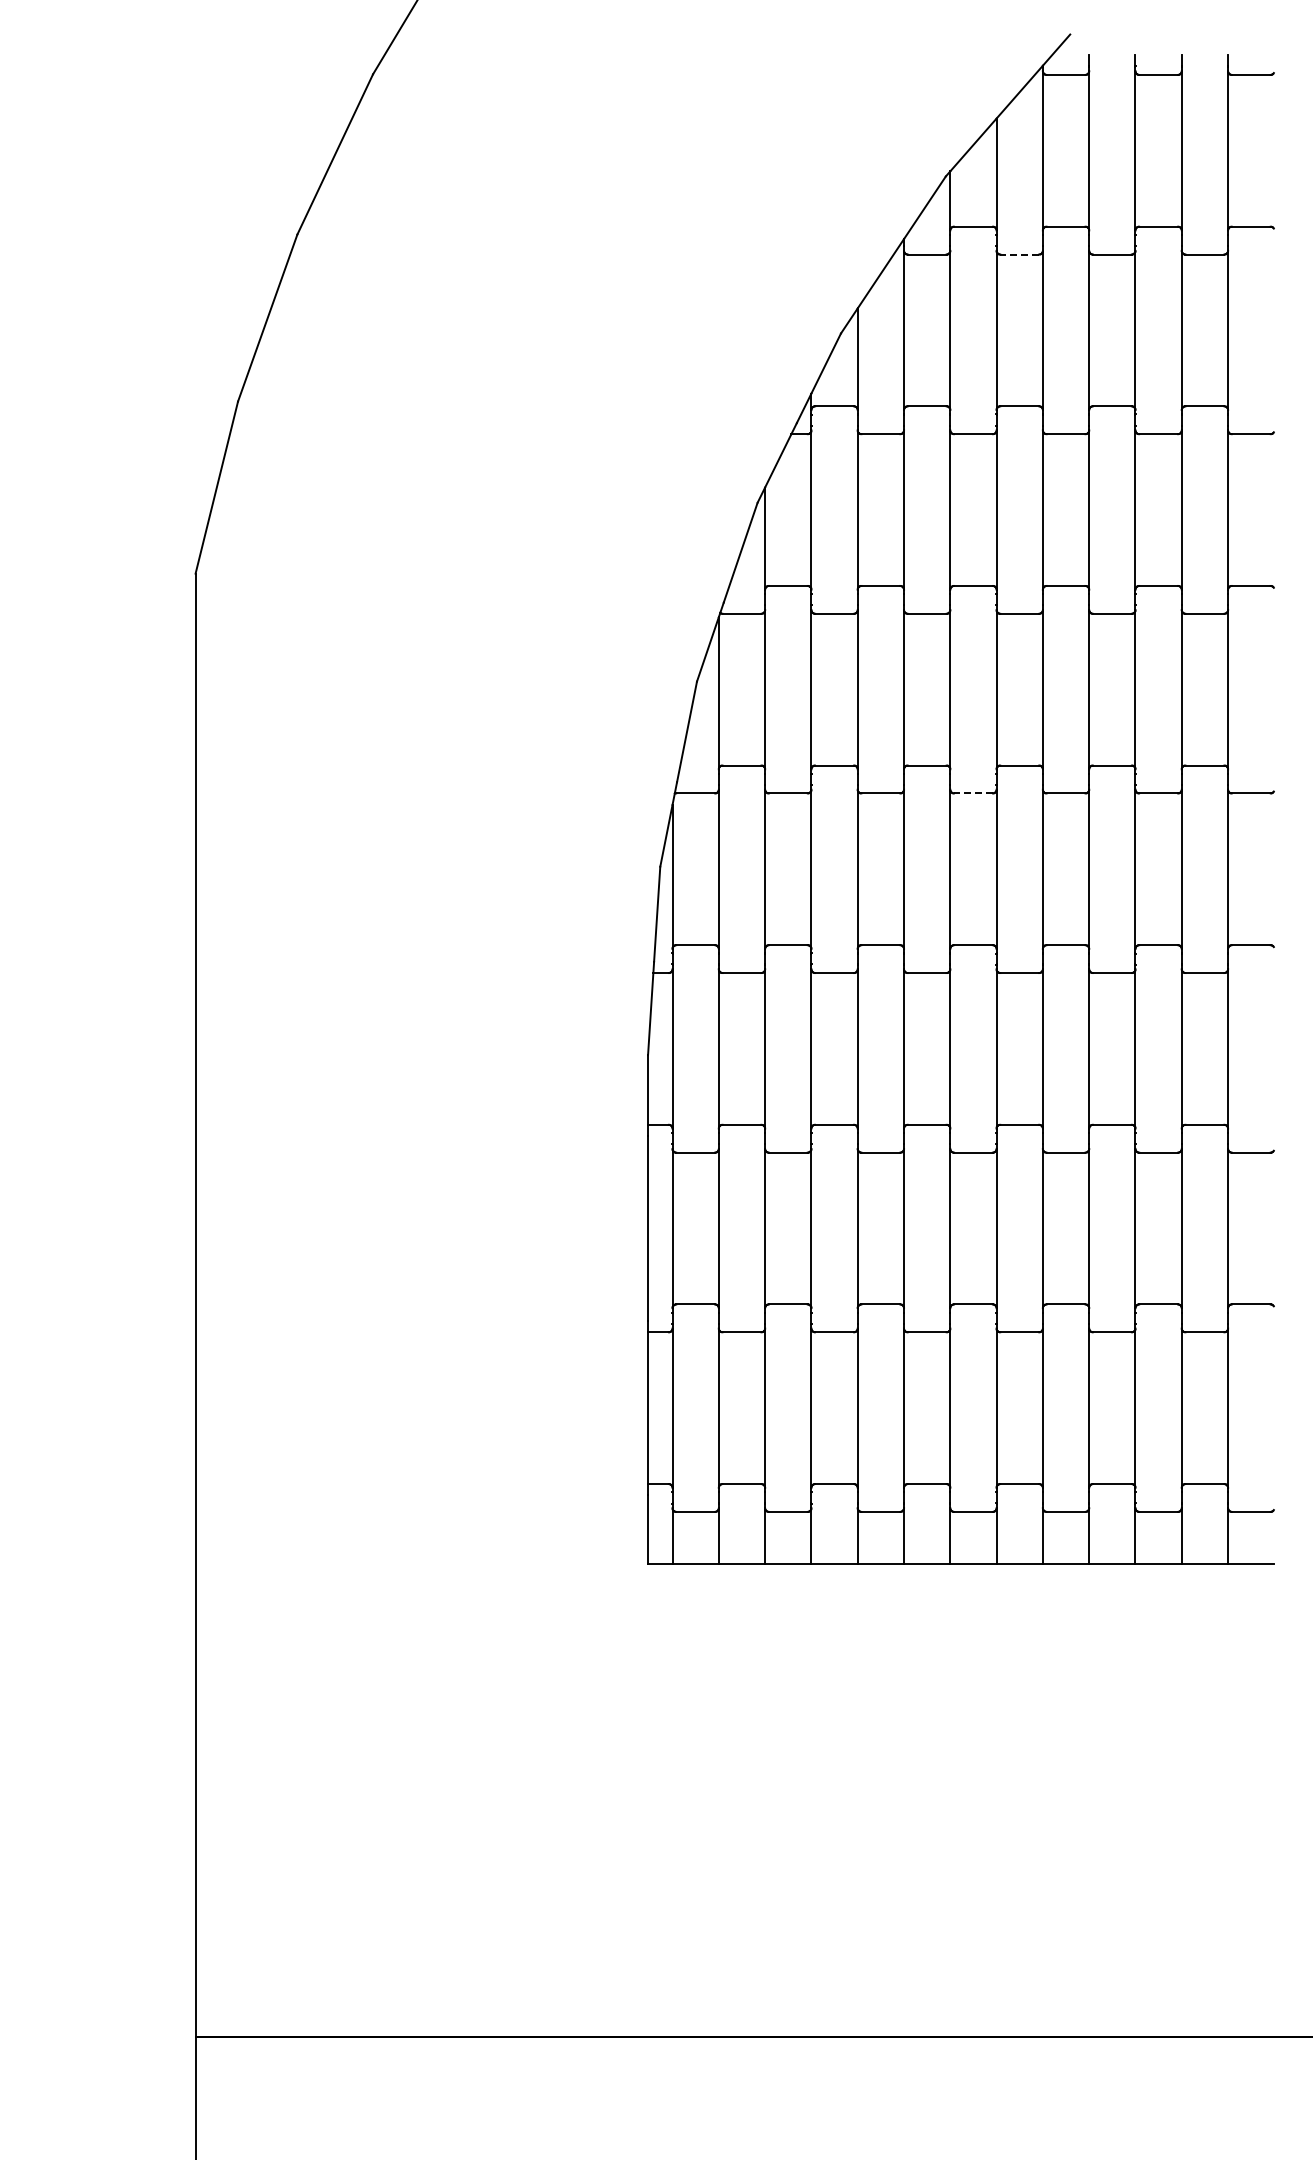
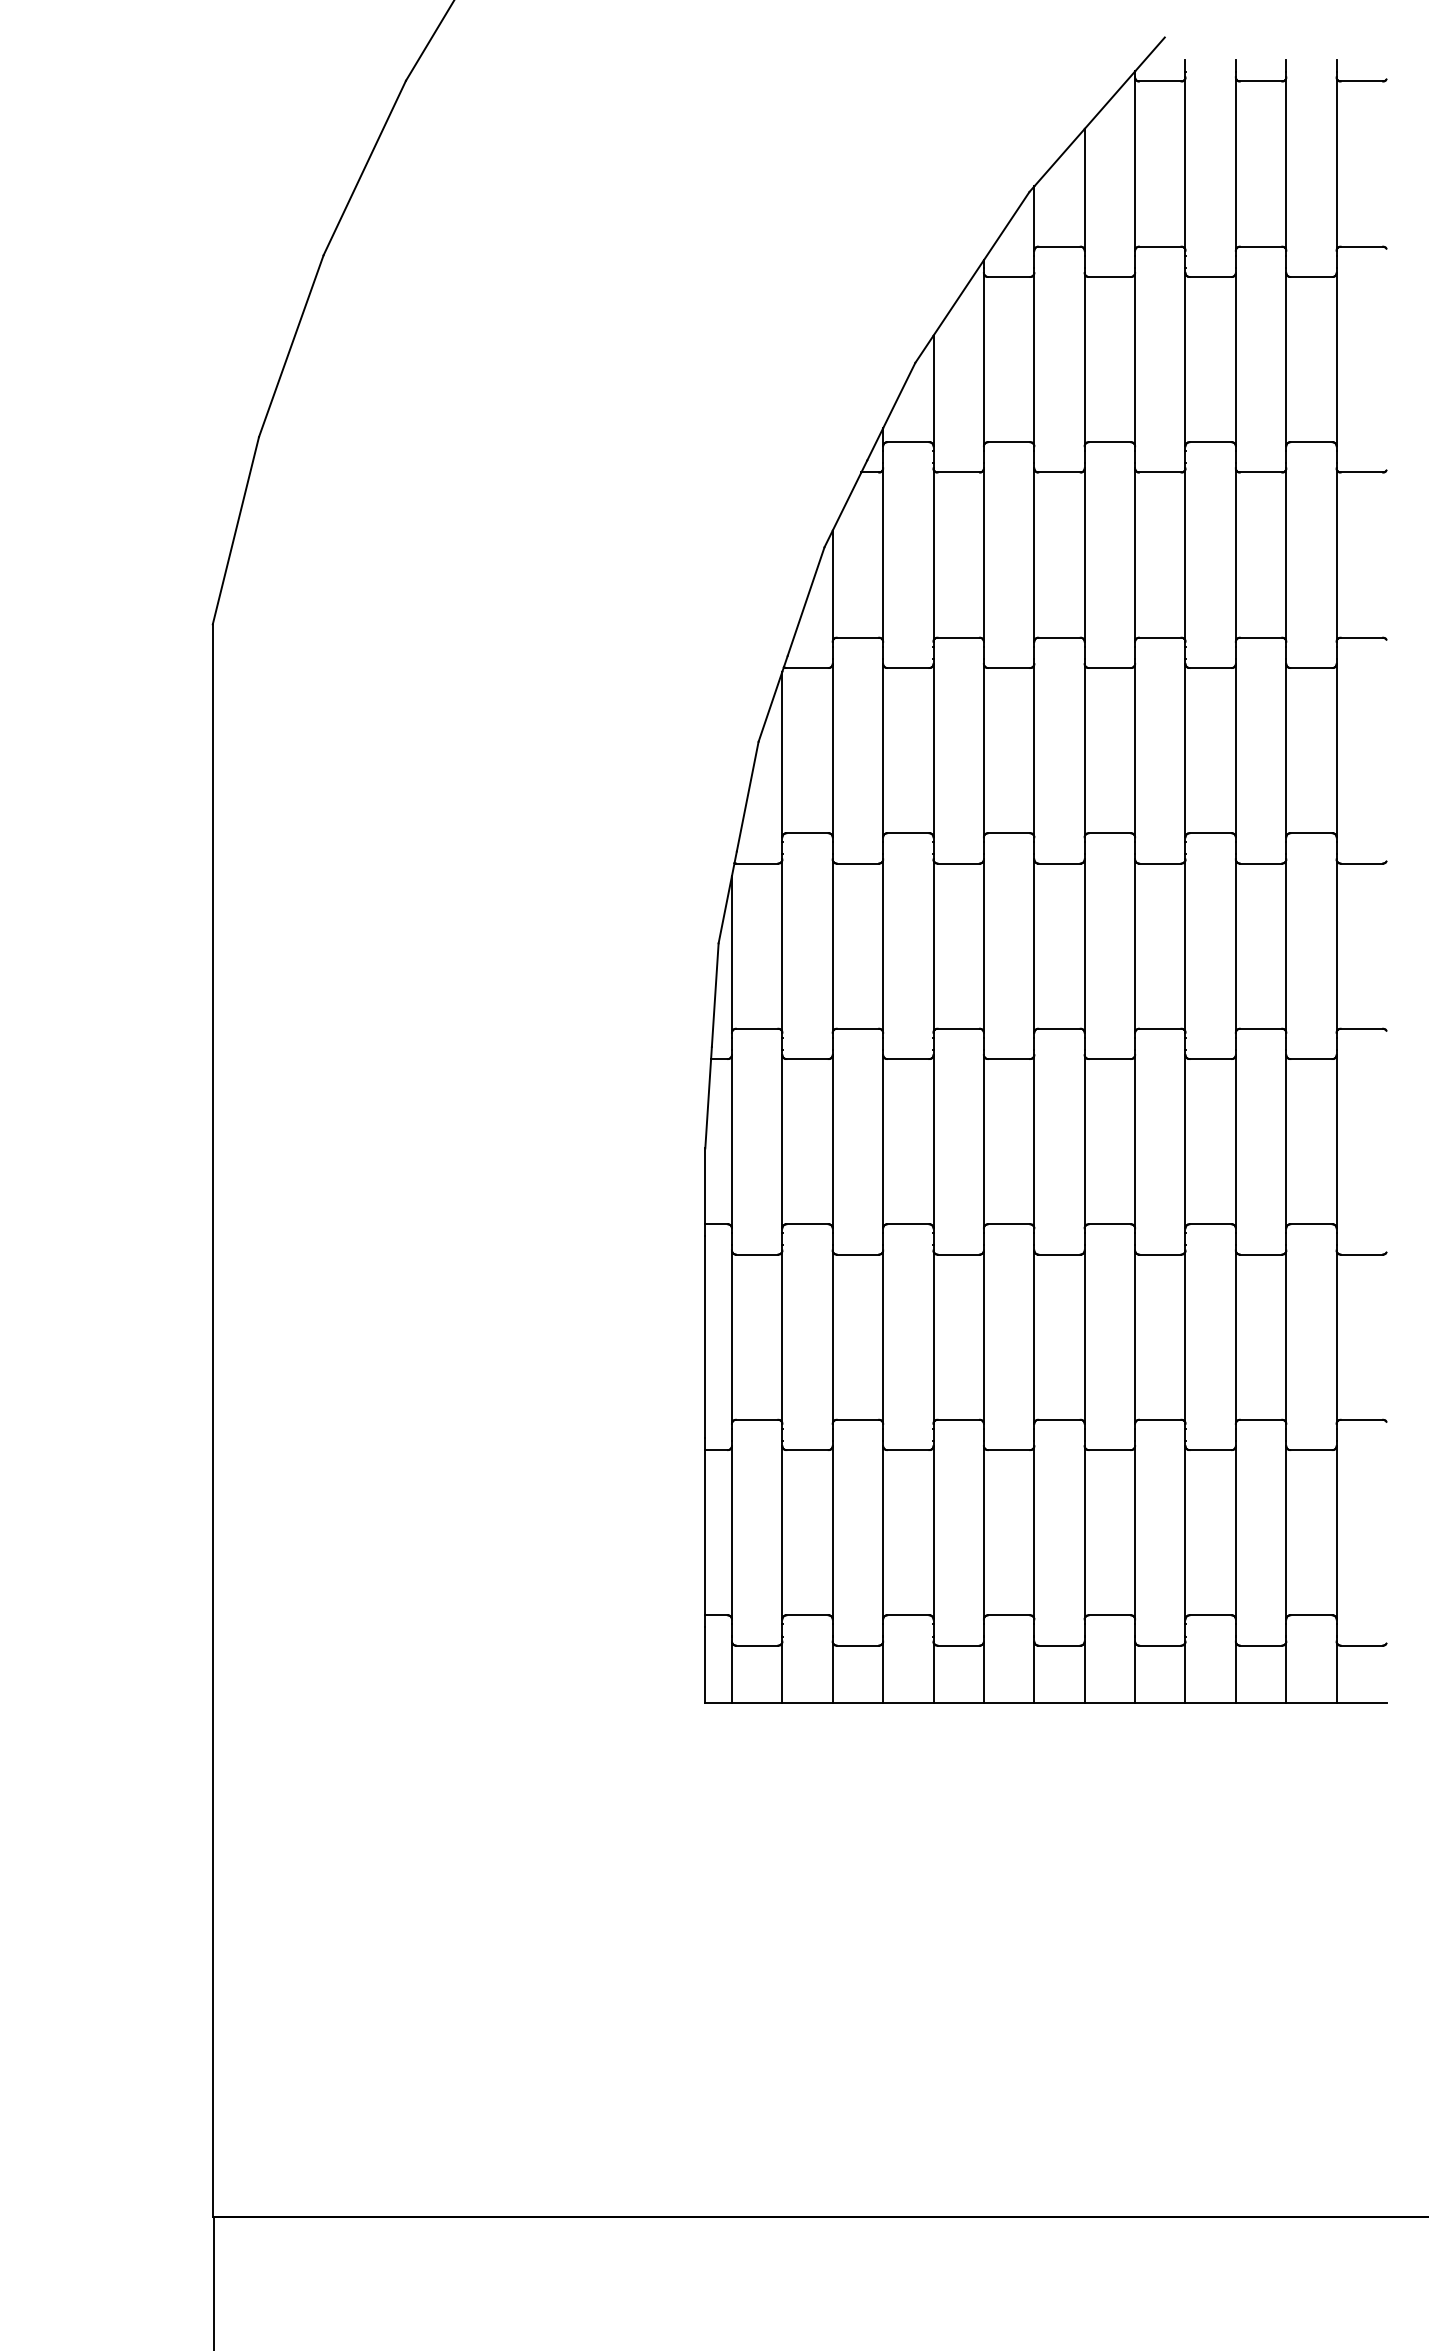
line: (1019, 254) -> (1109, 276), dashed -> solid
line: (972, 793) -> (1058, 863), dashed -> solid

